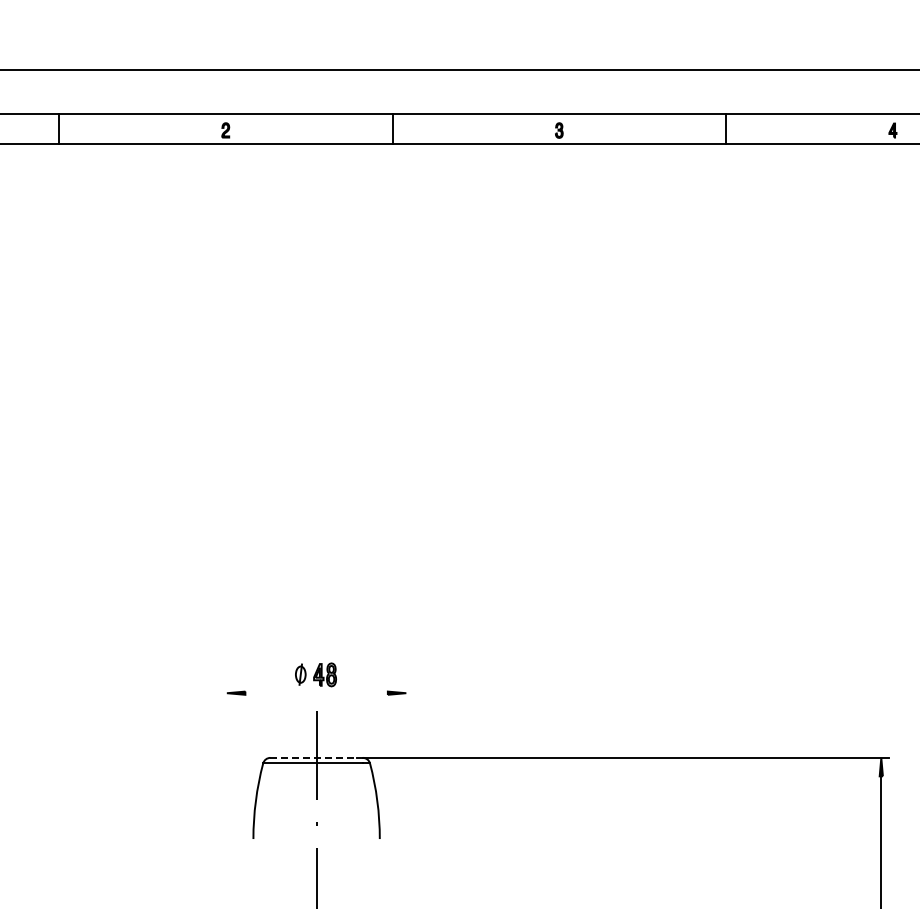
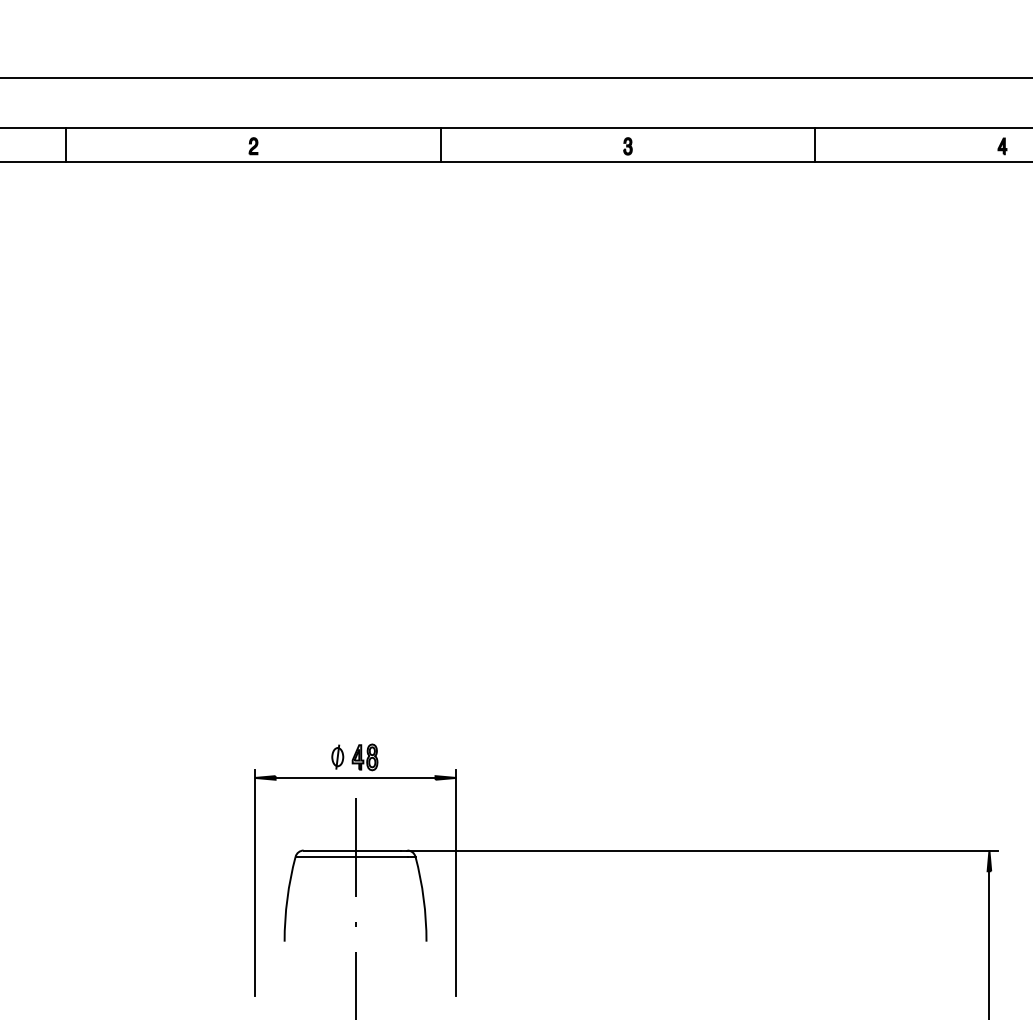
line: (316, 693) -> (355, 778), added
line: (314, 757) -> (353, 850), dashed -> solid
line: (226, 786) -> (254, 882), added
line: (406, 786) -> (456, 882), added

